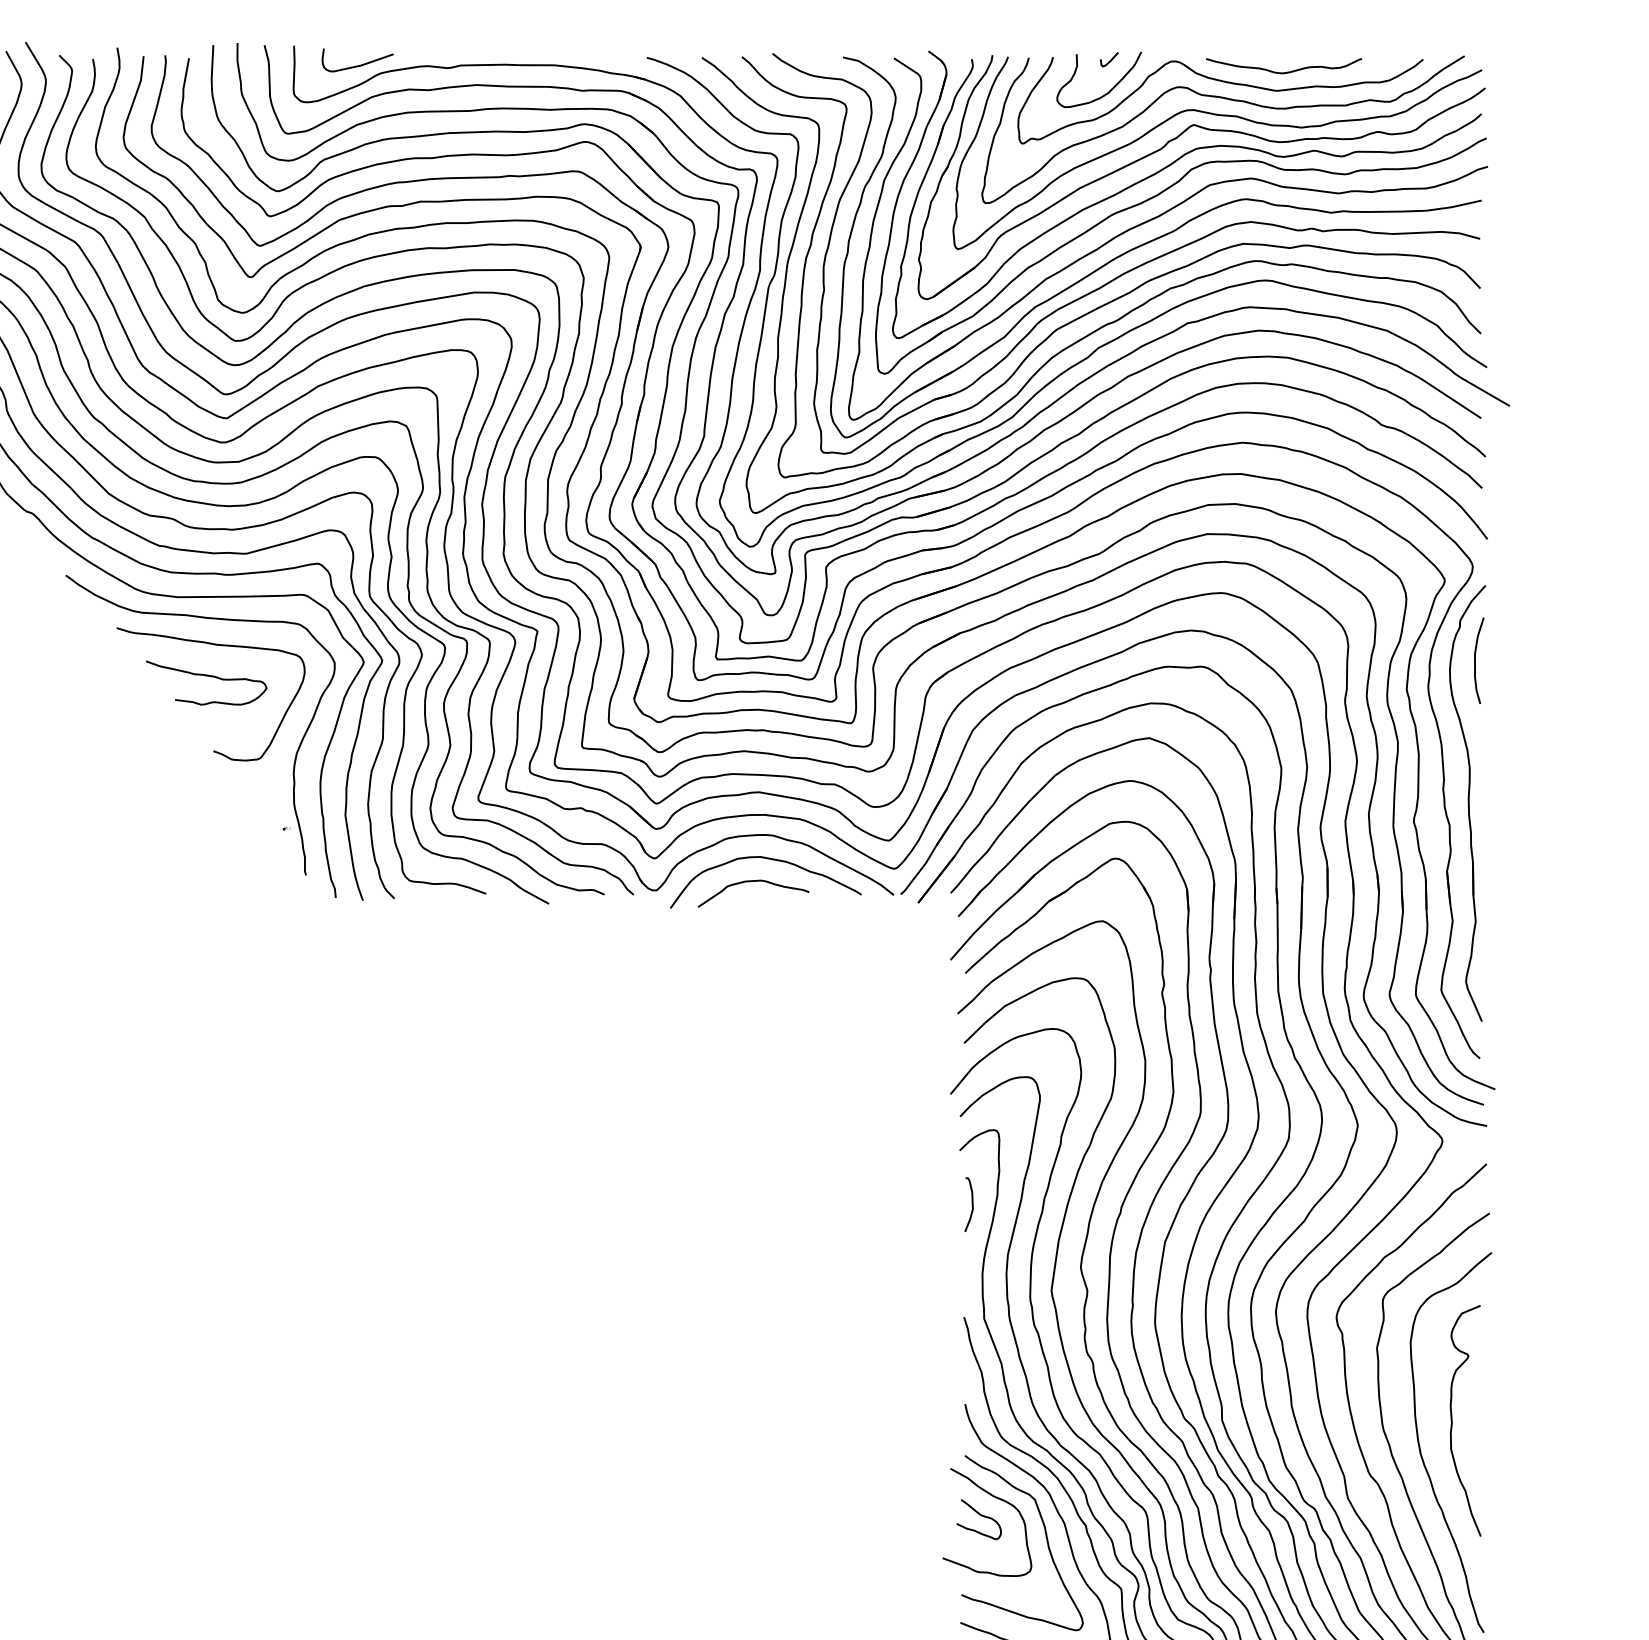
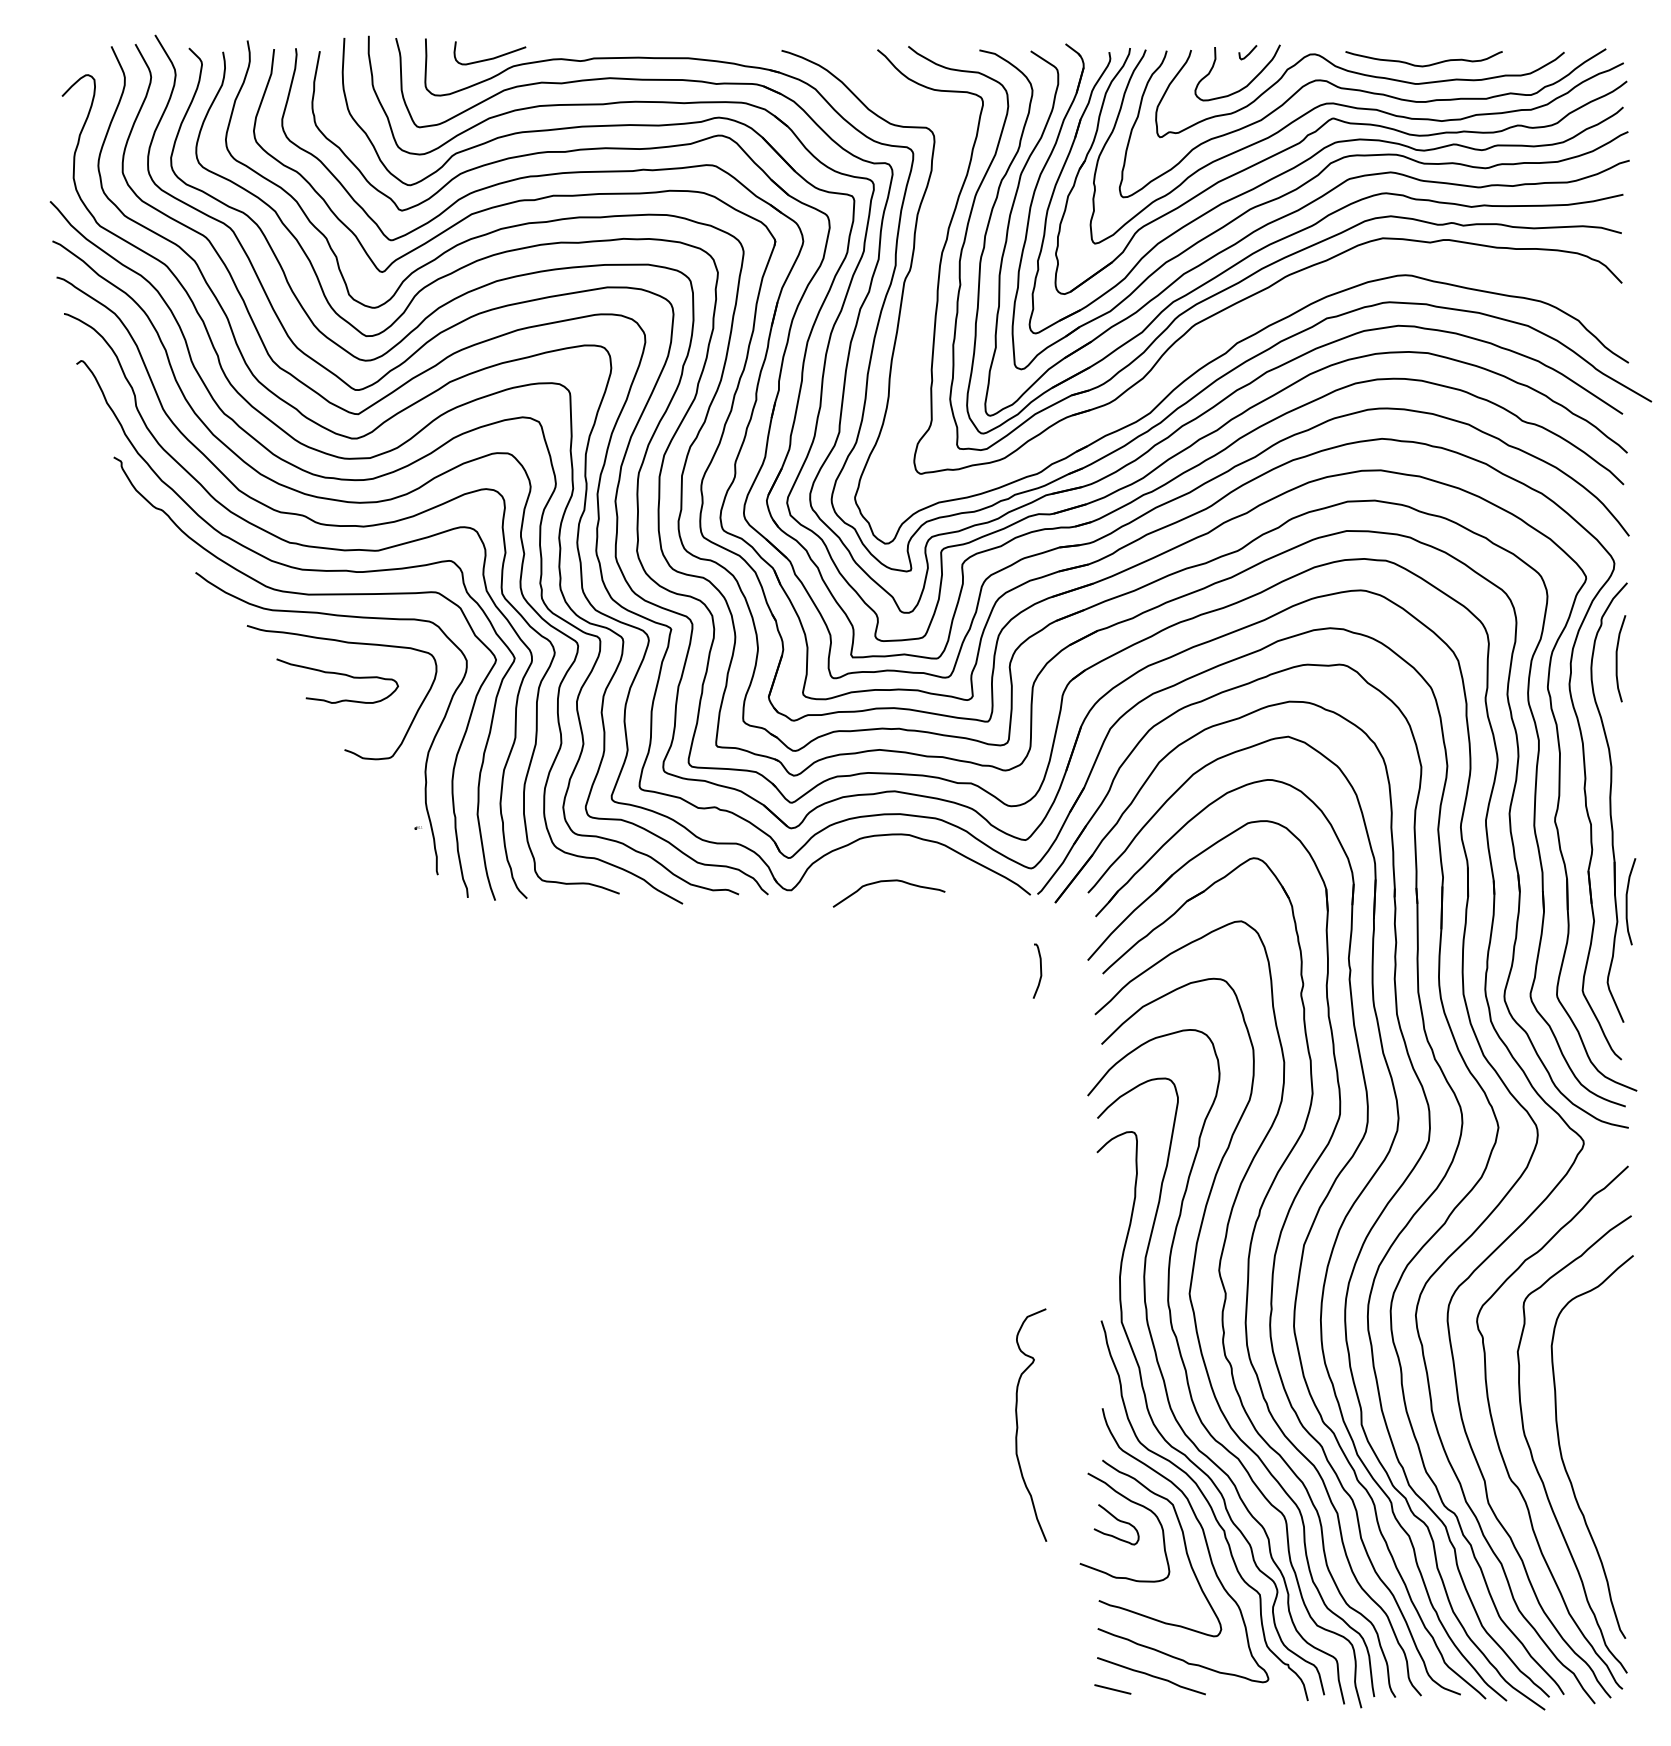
part: (1106, 323) -> (1245, 318), removed
curve: (769, 859) -> (905, 859), removed
curve: (1485, 901) -> (1627, 901), added
curve: (972, 1204) -> (1040, 970), moved
curve: (1453, 1421) -> (1018, 1425), moved

